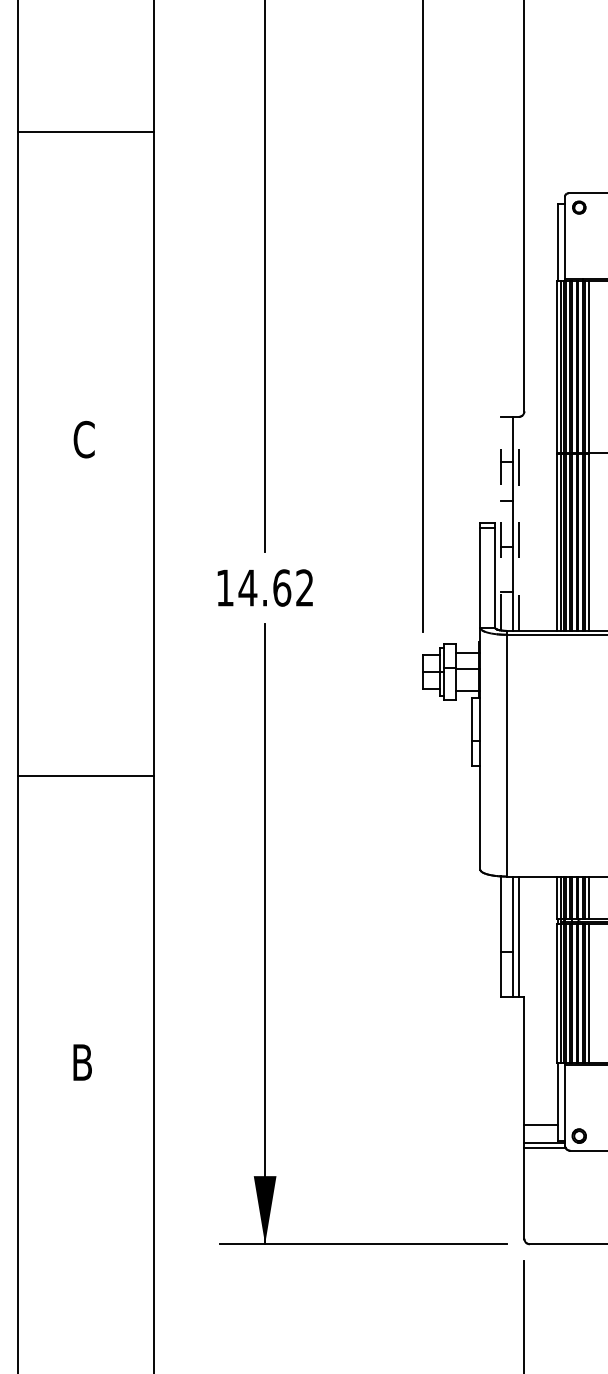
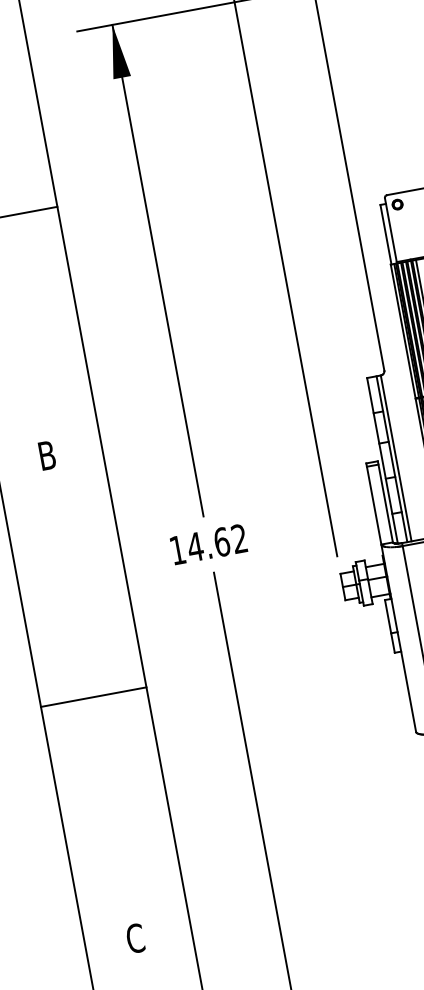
text: (83, 439) -> (46, 455), C -> B
line: (501, 523) -> (382, 460), dashed -> solid
line: (518, 523) -> (395, 458), dashed -> solid
line: (86, 775) -> (93, 696), moved
text: (82, 1062) -> (135, 938), B -> C

